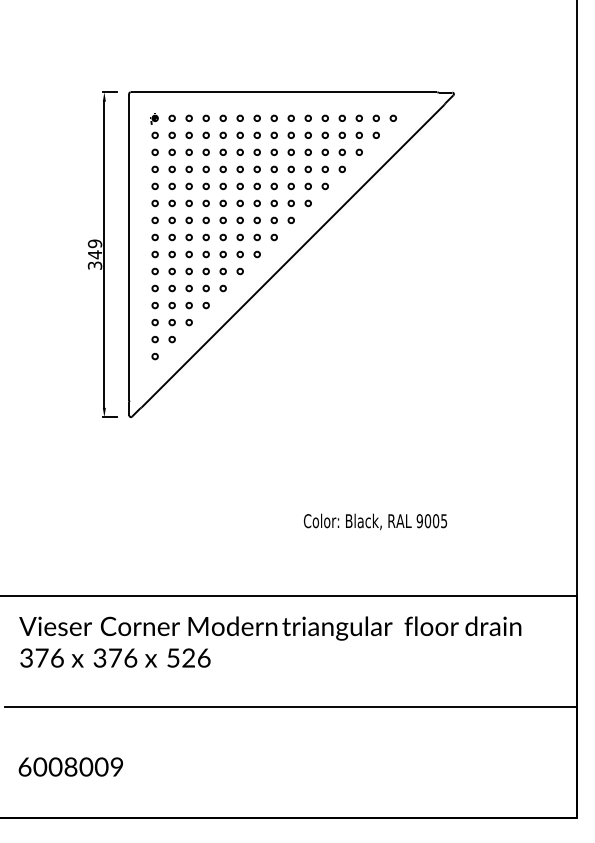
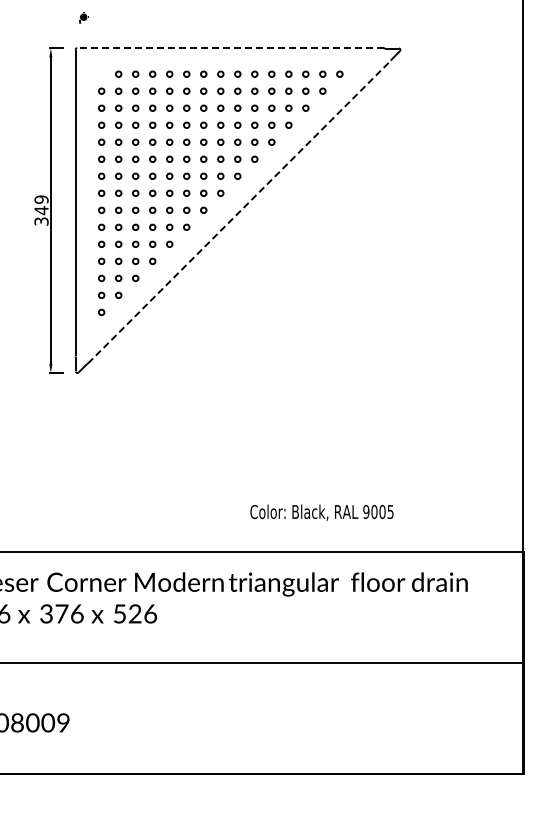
line: (283, 92) -> (230, 48), solid -> dashed
part: (154, 118) -> (83, 17), moved
line: (293, 255) -> (240, 211), solid -> dashed
text: (374, 521) -> (321, 512), moved

